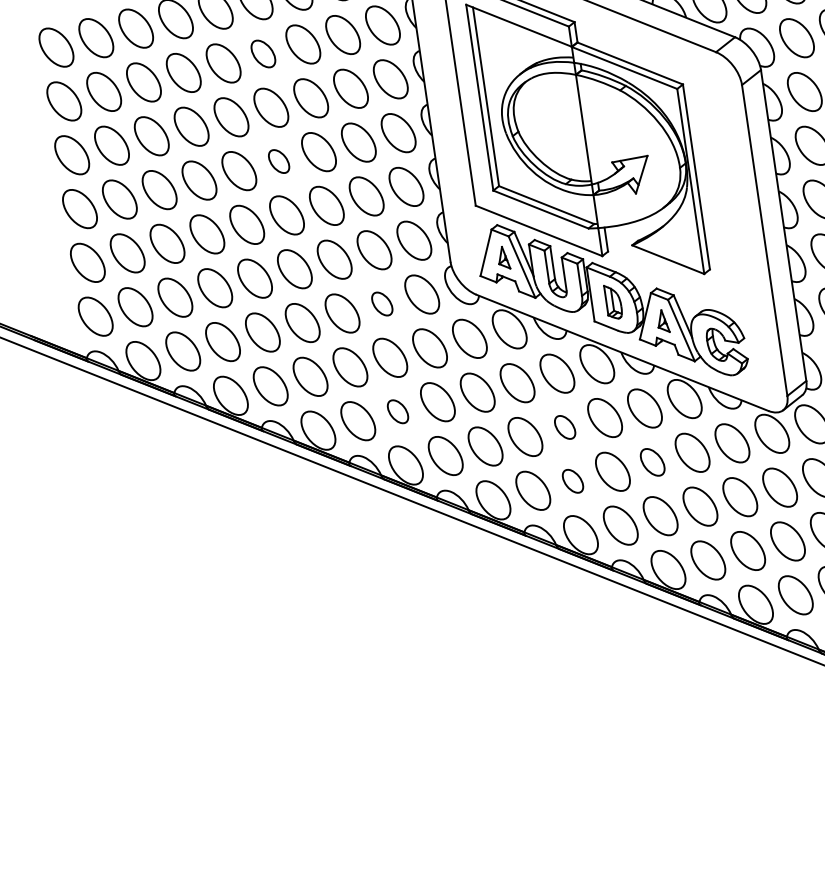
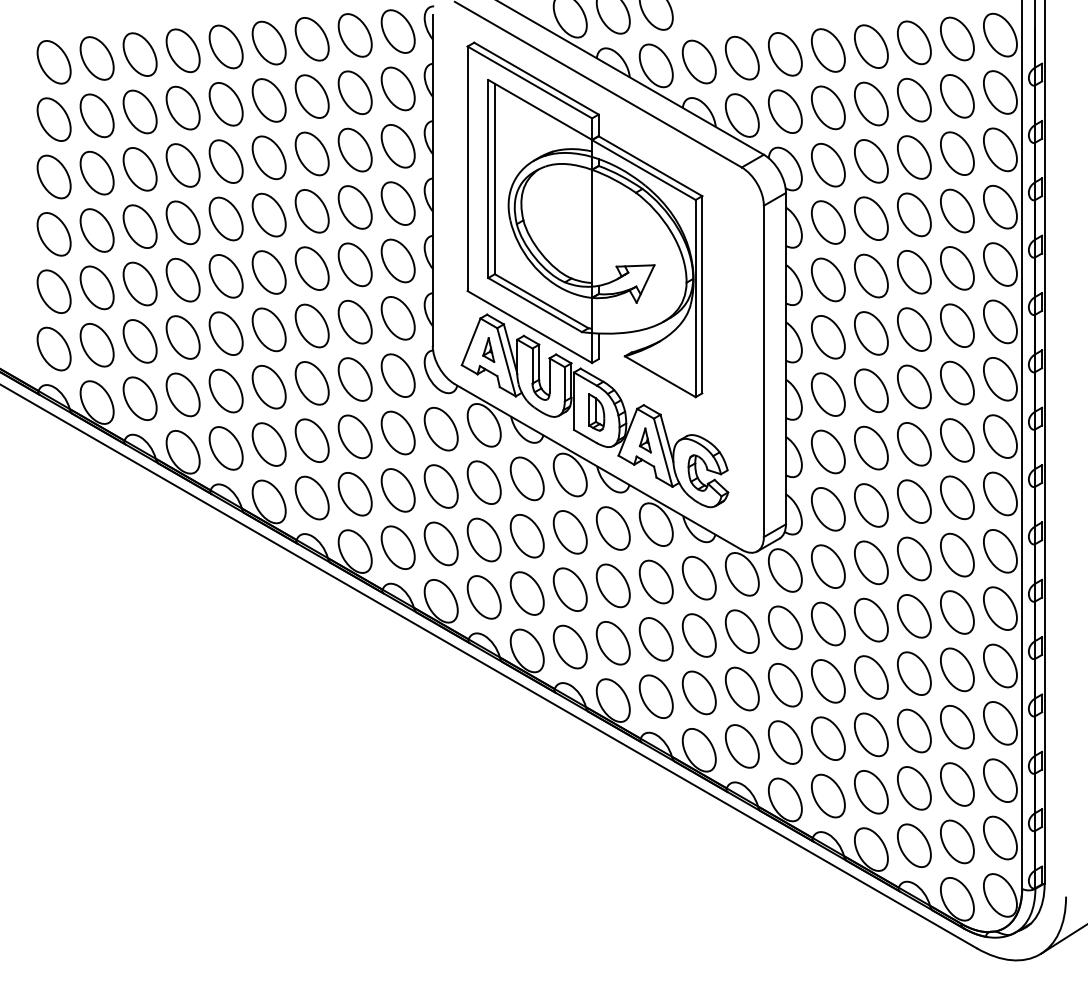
part: (262, 54) -> (268, 100), size x1.43
part: (278, 161) -> (268, 214), size x1.67
part: (381, 304) -> (354, 379), size x1.67
part: (397, 412) -> (354, 494), size x1.67
part: (564, 426) -> (526, 535), size x1.67
part: (651, 462) -> (612, 585), size x1.43
part: (572, 481) -> (526, 593), size x1.67

